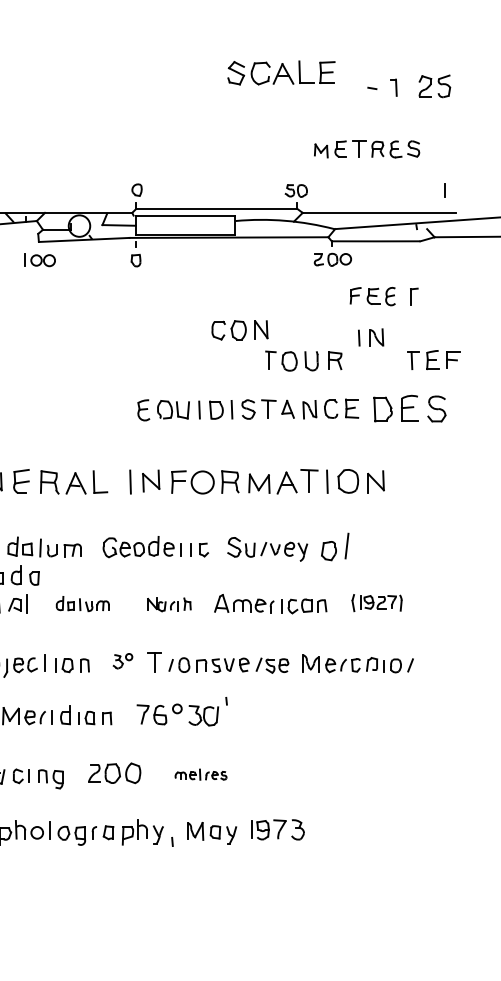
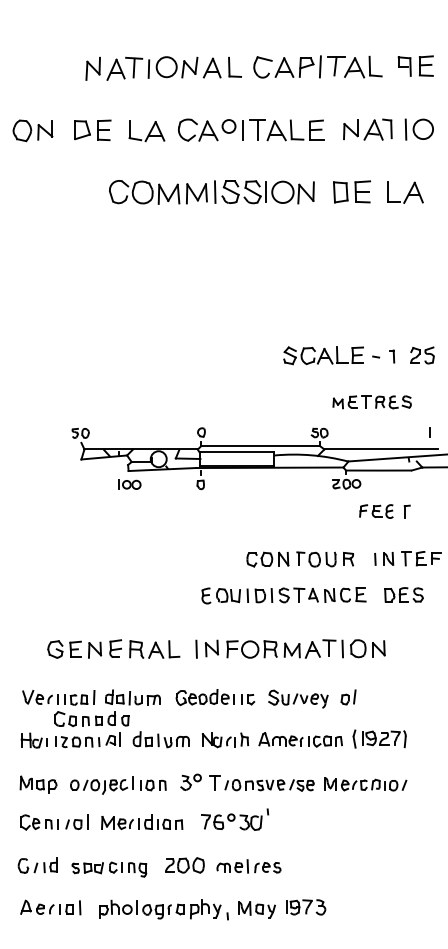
part: (281, 72) -> (323, 355), moved
part: (239, 330) -> (267, 559), moved
part: (371, 336) -> (384, 558), moved
part: (409, 408) -> (403, 594), size x0.71
part: (335, 547) -> (348, 697), size x0.71
part: (376, 602) -> (379, 738), size x1.43
part: (81, 603) -> (160, 739), size x1.43
part: (169, 605) -> (225, 740), size x1.43
part: (122, 660) -> (190, 781), size x1.43
part: (200, 774) -> (248, 866), size x1.67

